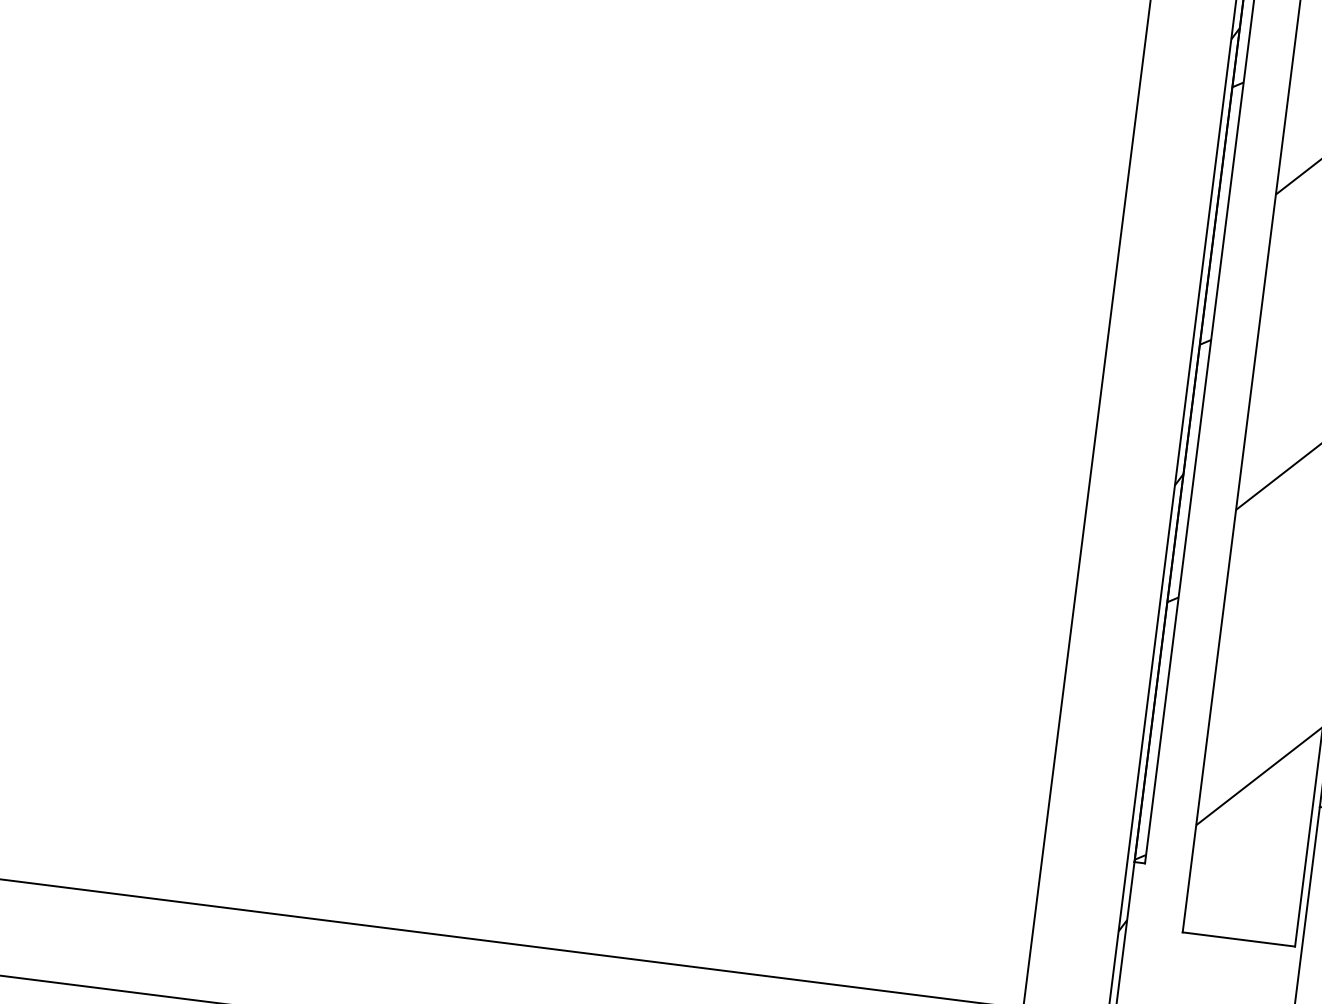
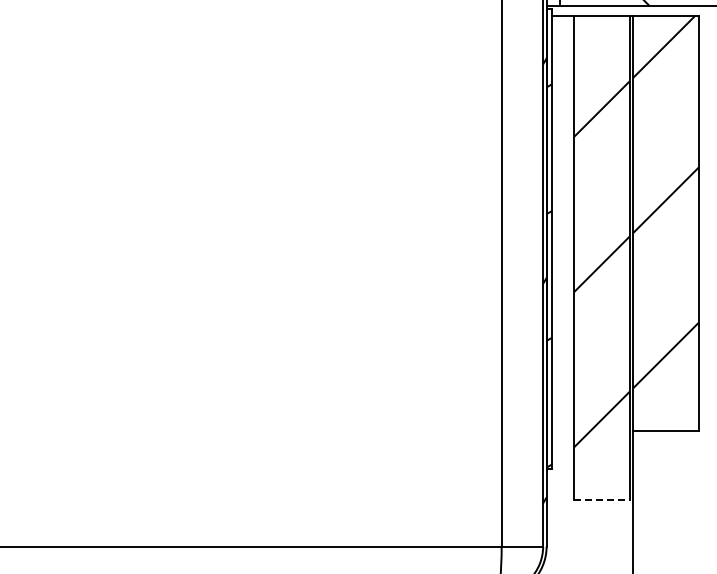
line: (1238, 938) -> (601, 499), solid -> dashed

